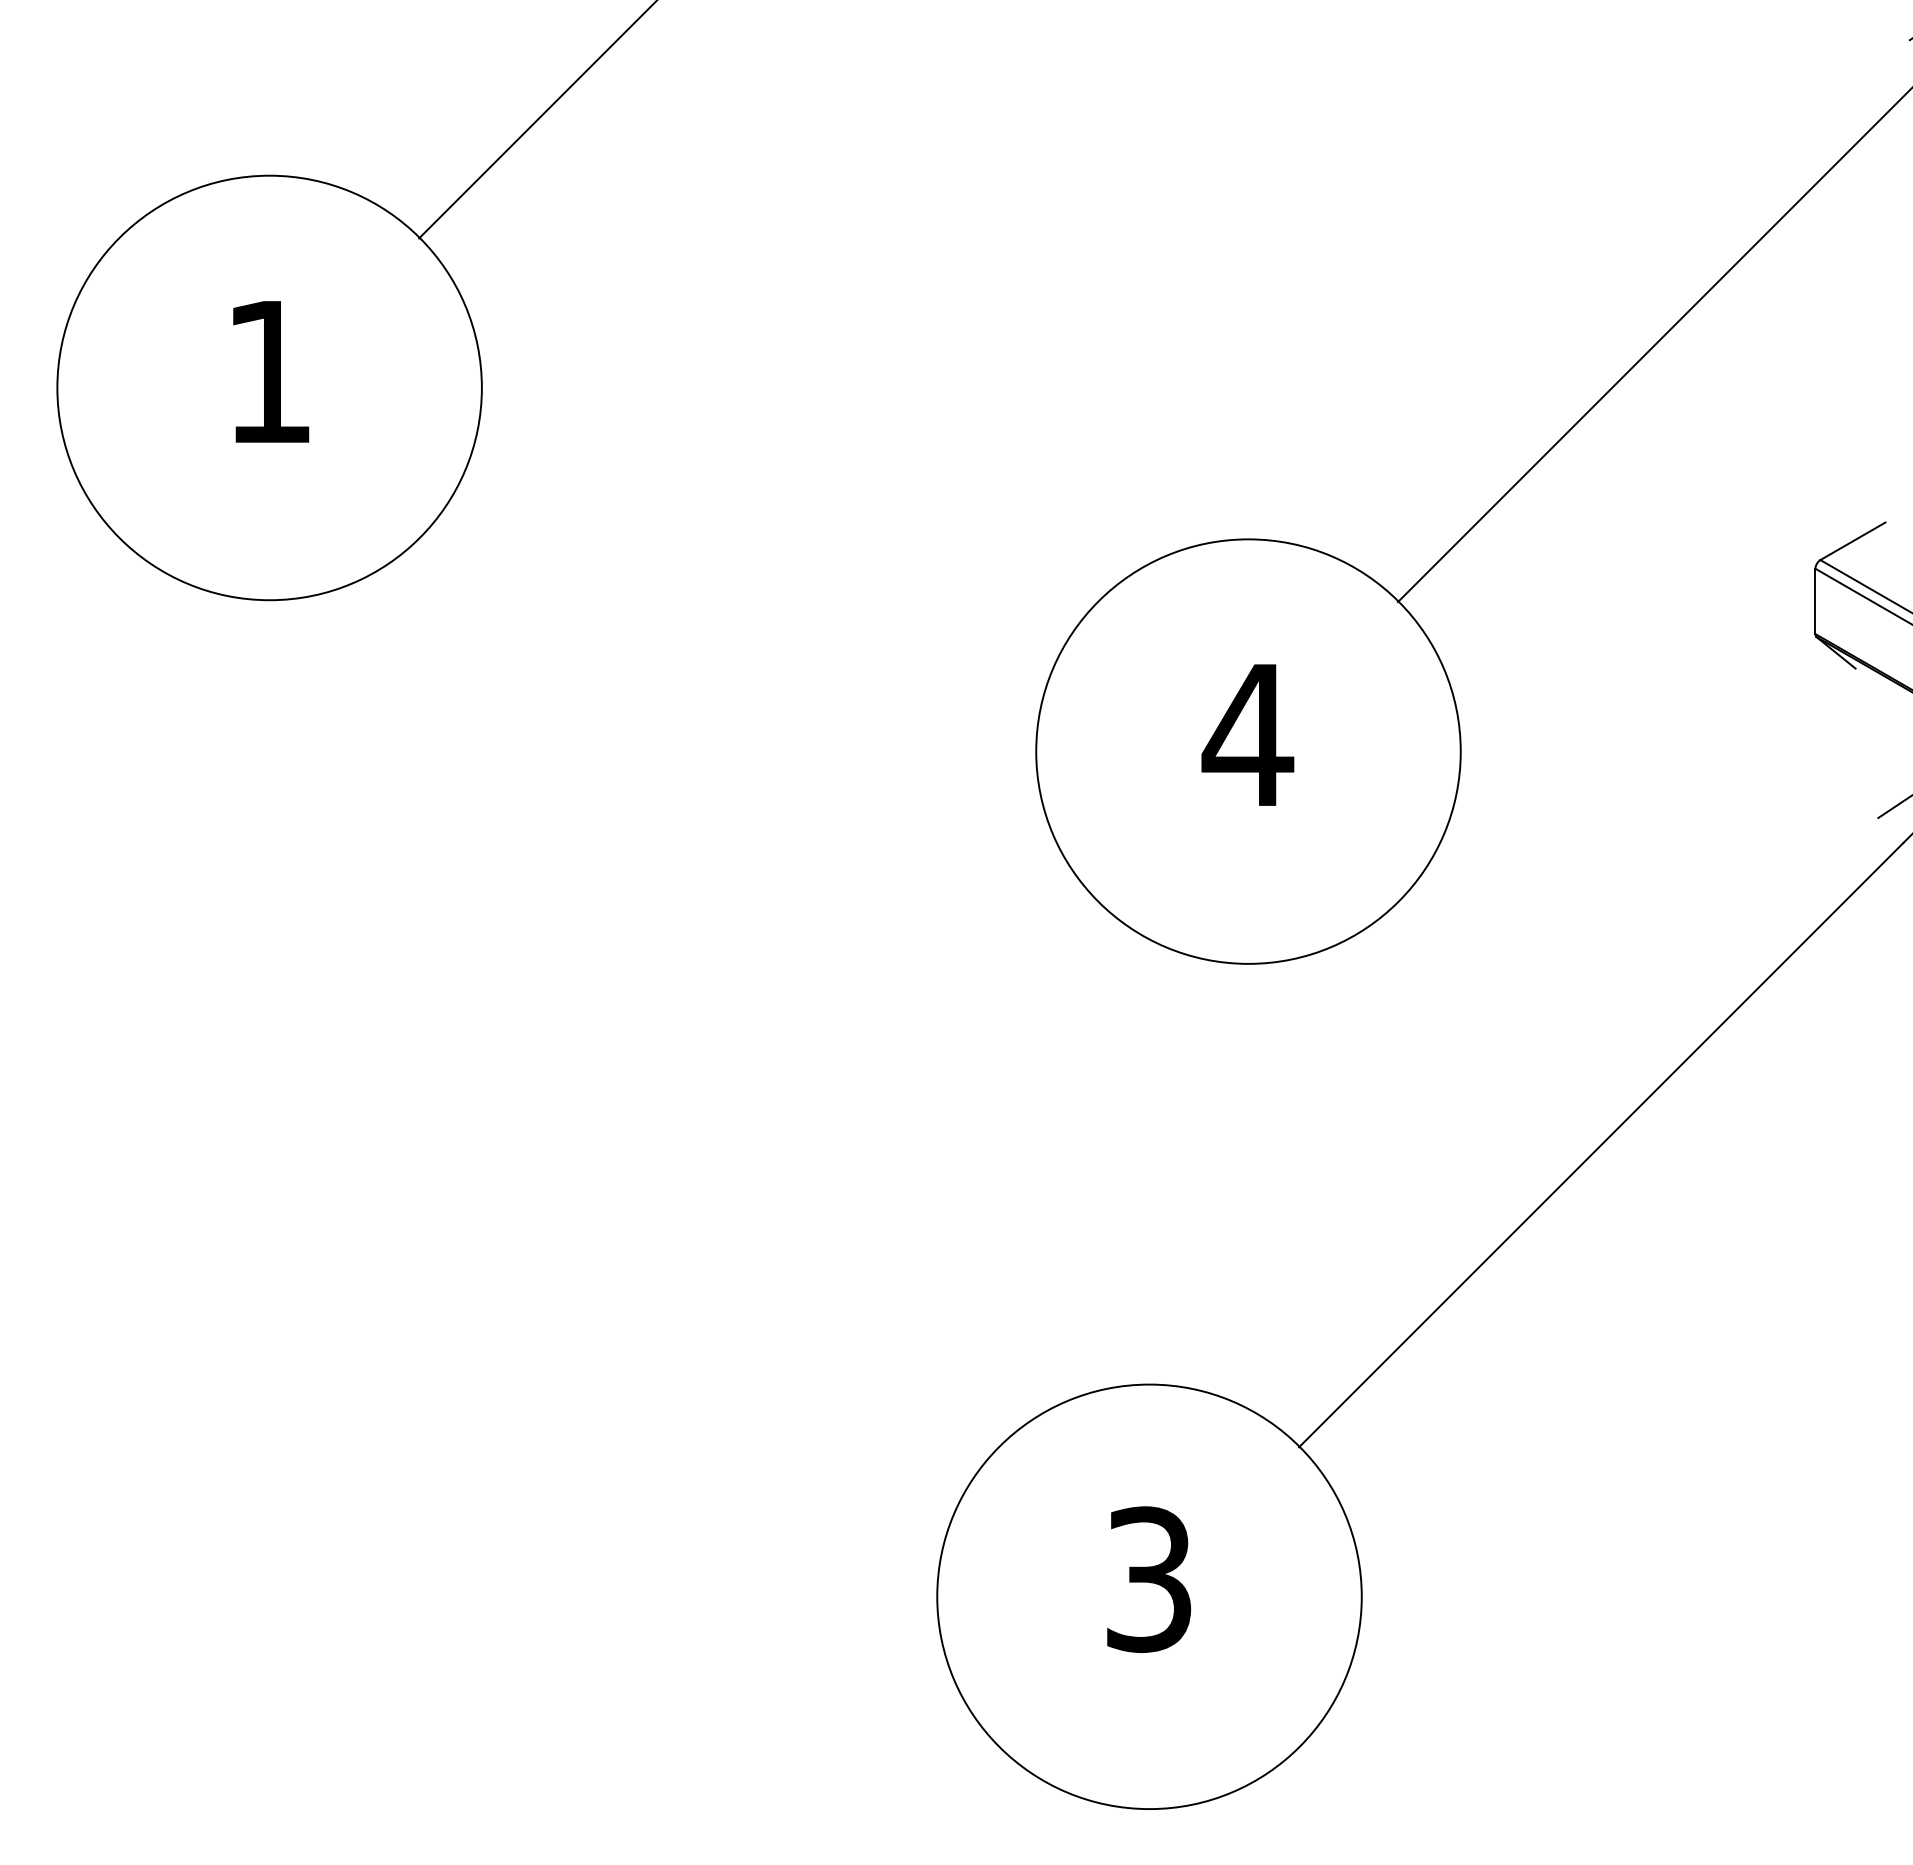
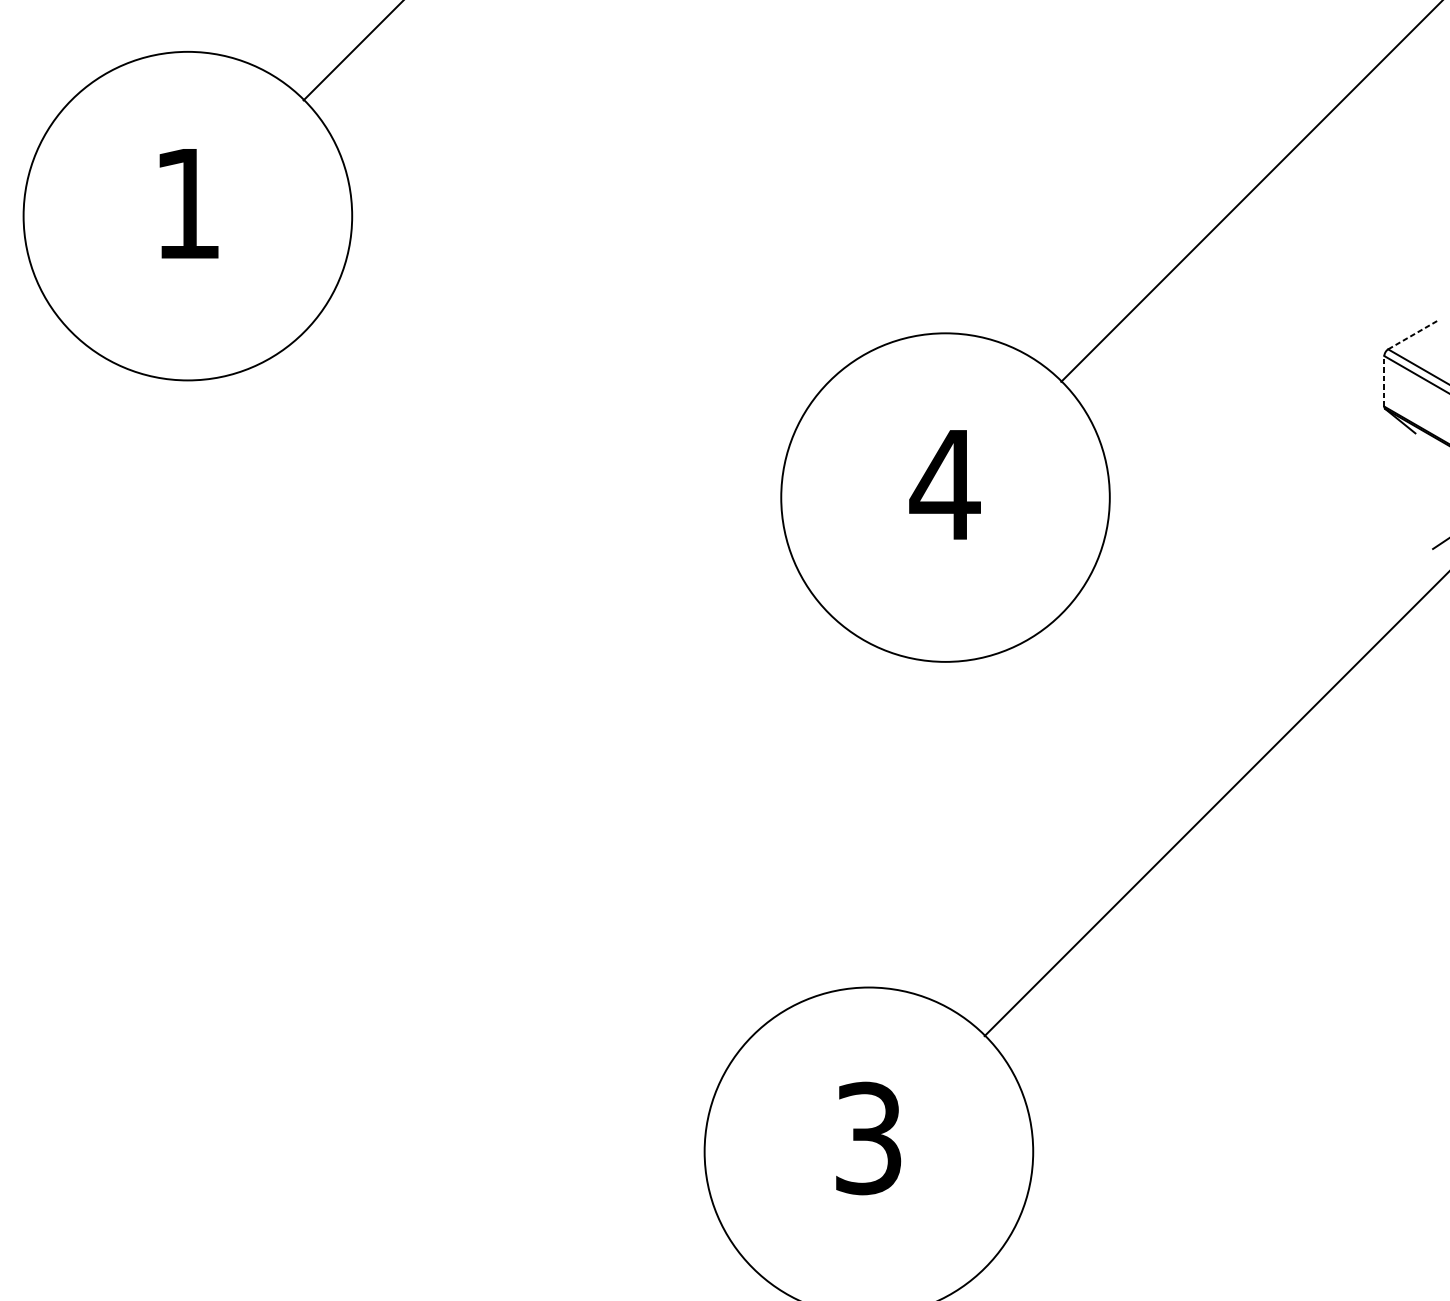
line: (1852, 541) -> (1413, 334), solid -> dashed
line: (1815, 601) -> (1384, 381), solid -> dashed

